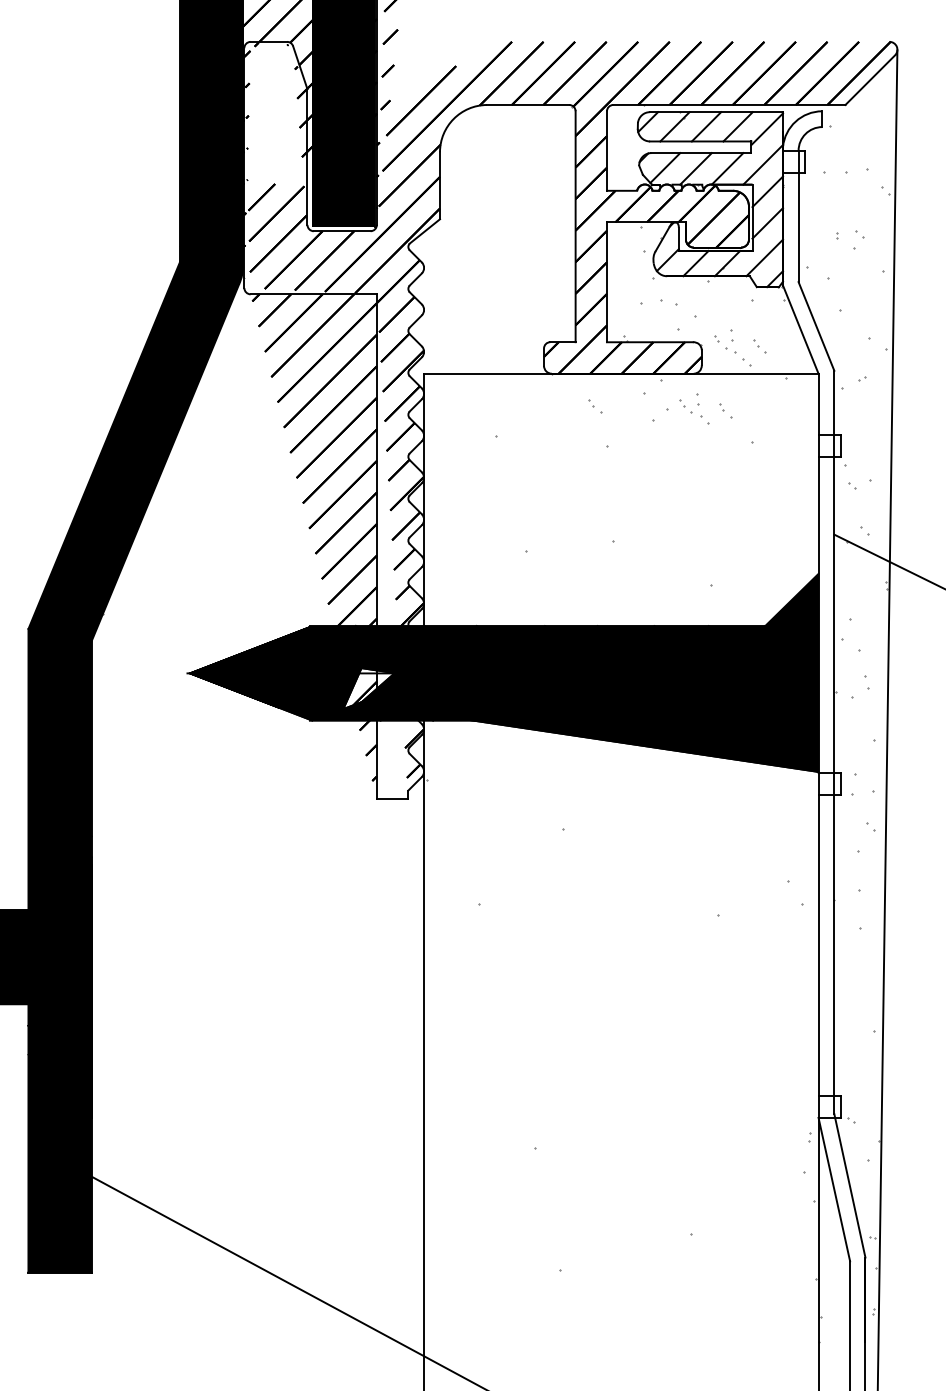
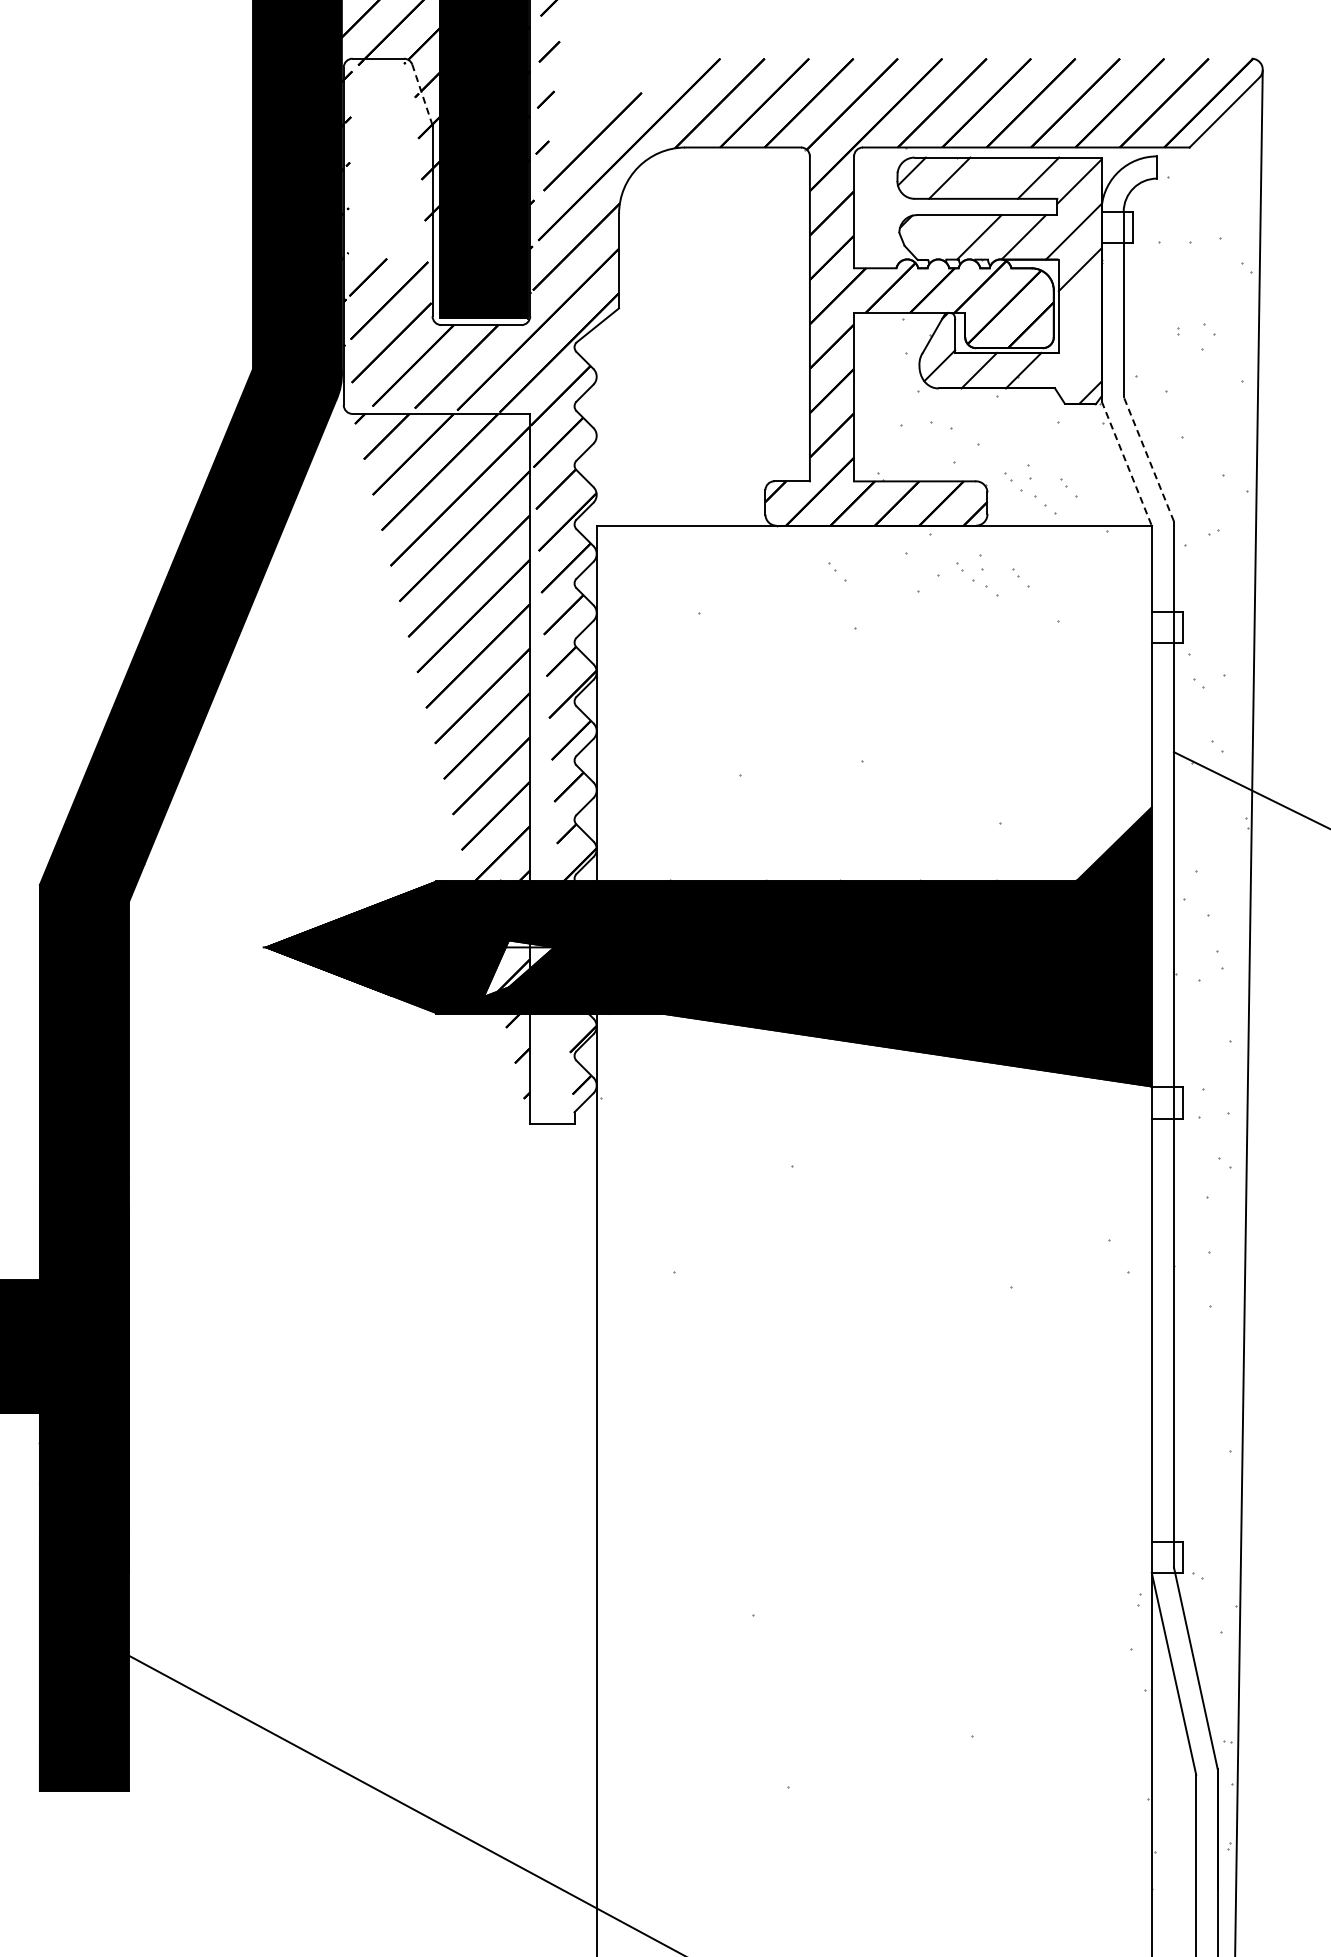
line: (300, 68) -> (422, 95), solid -> dashed
line: (706, 126) -> (993, 177), removed
line: (665, 168) -> (936, 236), removed
line: (767, 222) -> (1079, 313), removed
line: (764, 257) -> (1075, 362), removed
line: (816, 325) -> (1148, 458), solid -> dashed
line: (800, 329) -> (1126, 463), solid -> dashed

